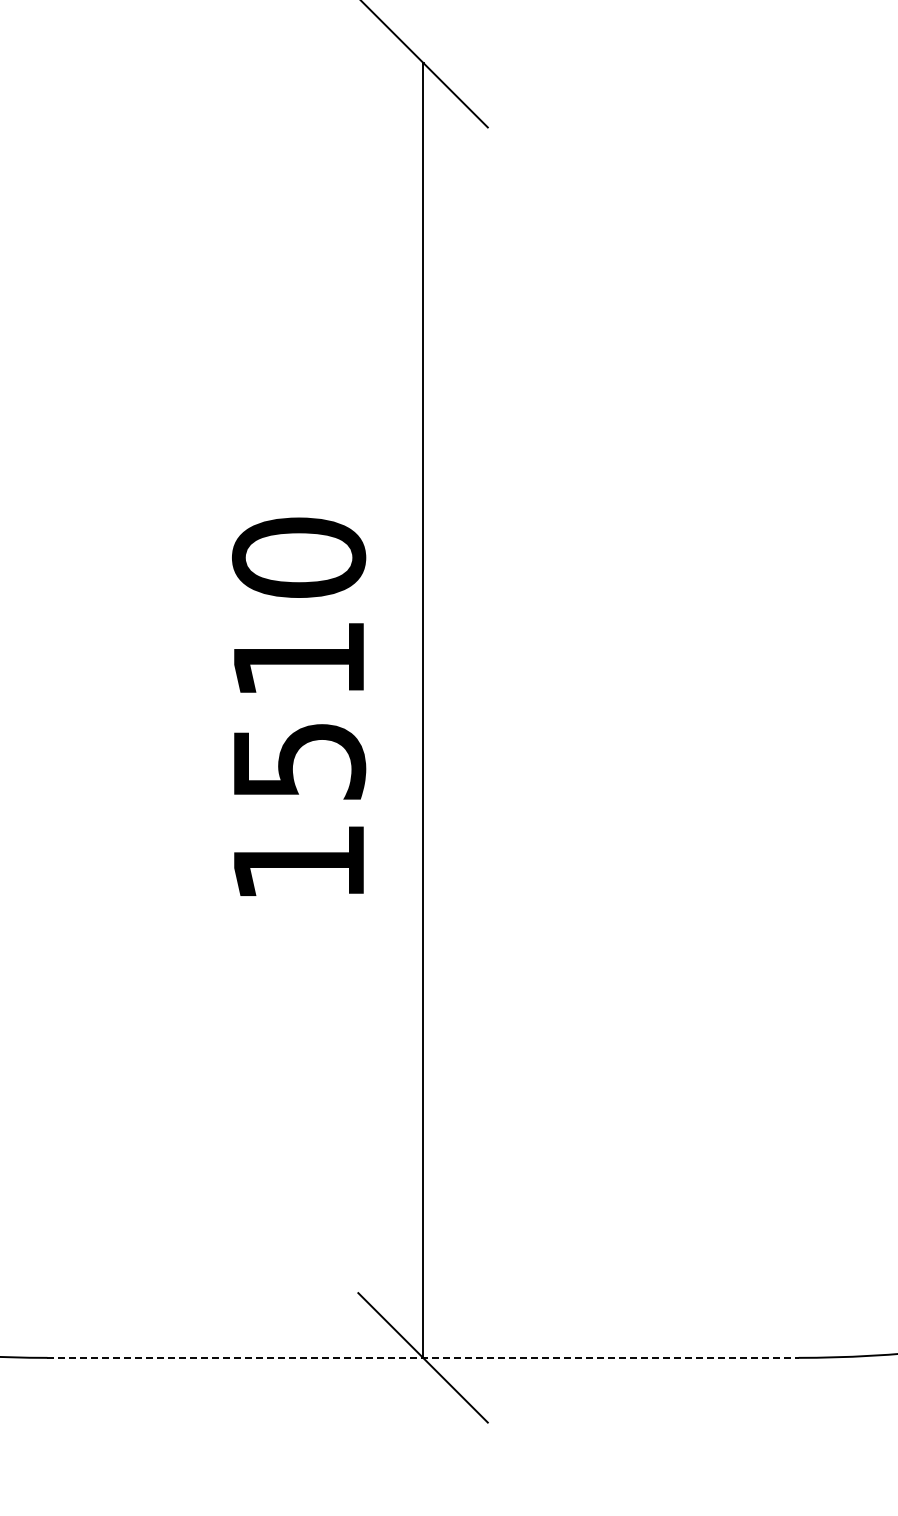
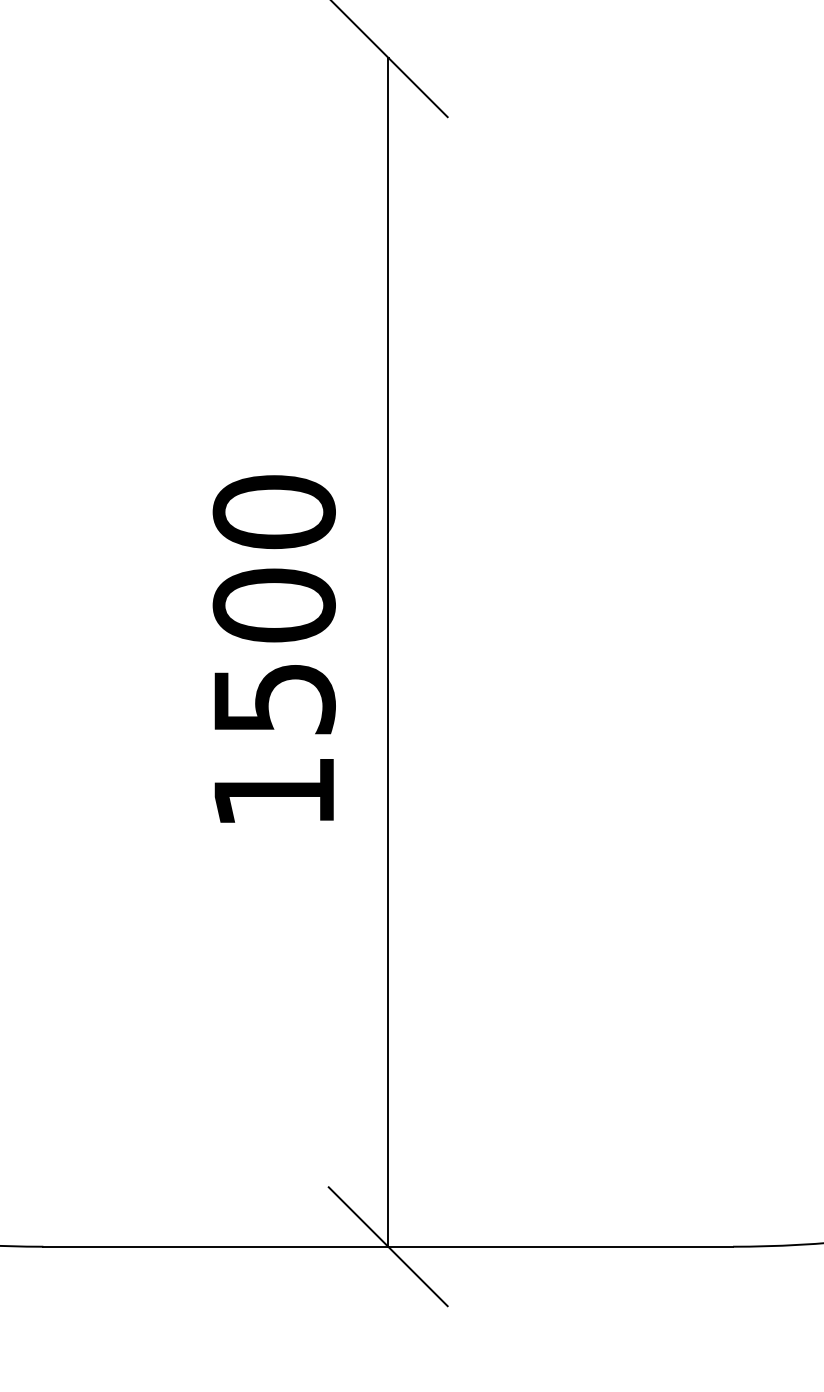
text: (299, 659) -> (274, 605), 1510 -> 1500
line: (423, 1357) -> (388, 1246), dashed -> solid

